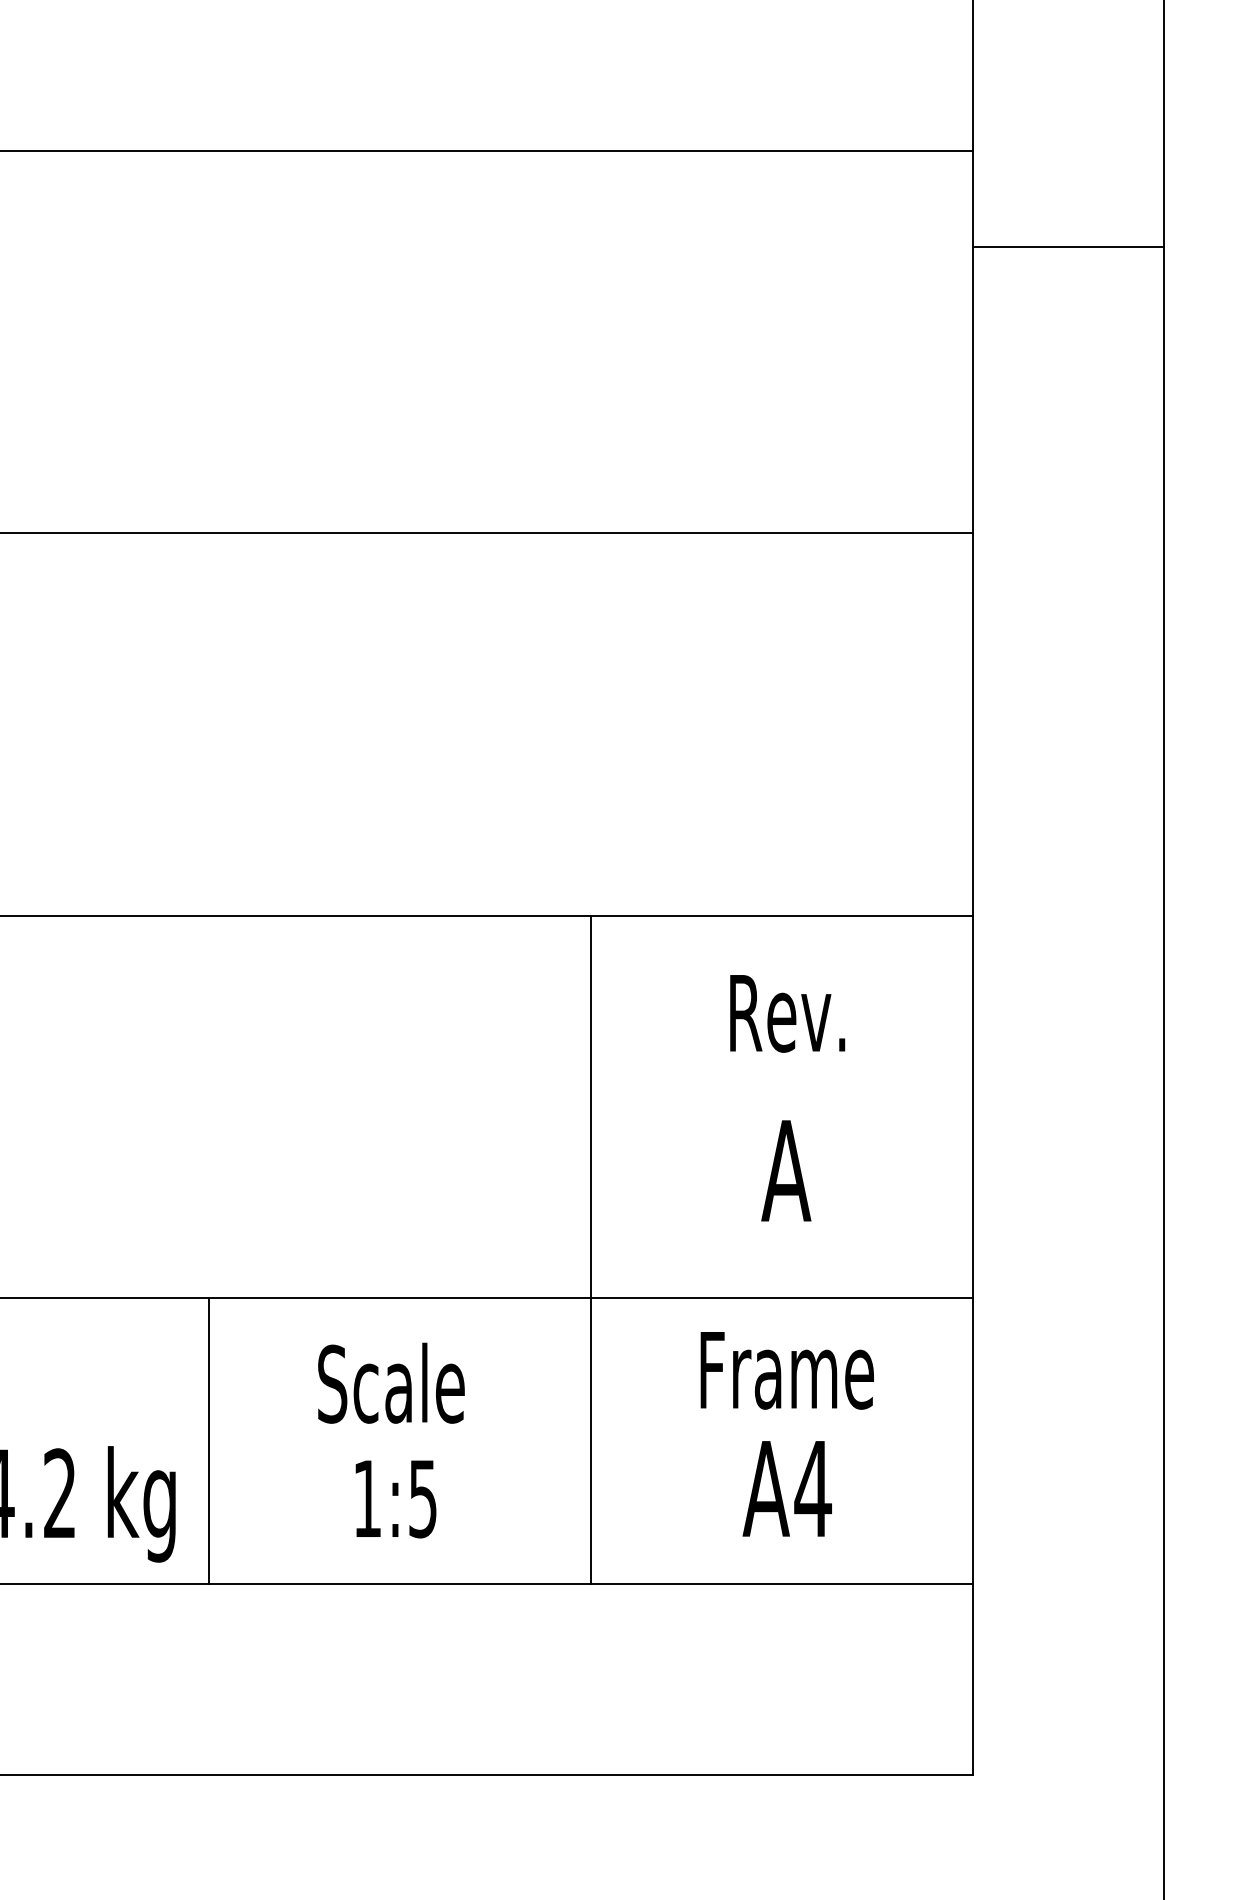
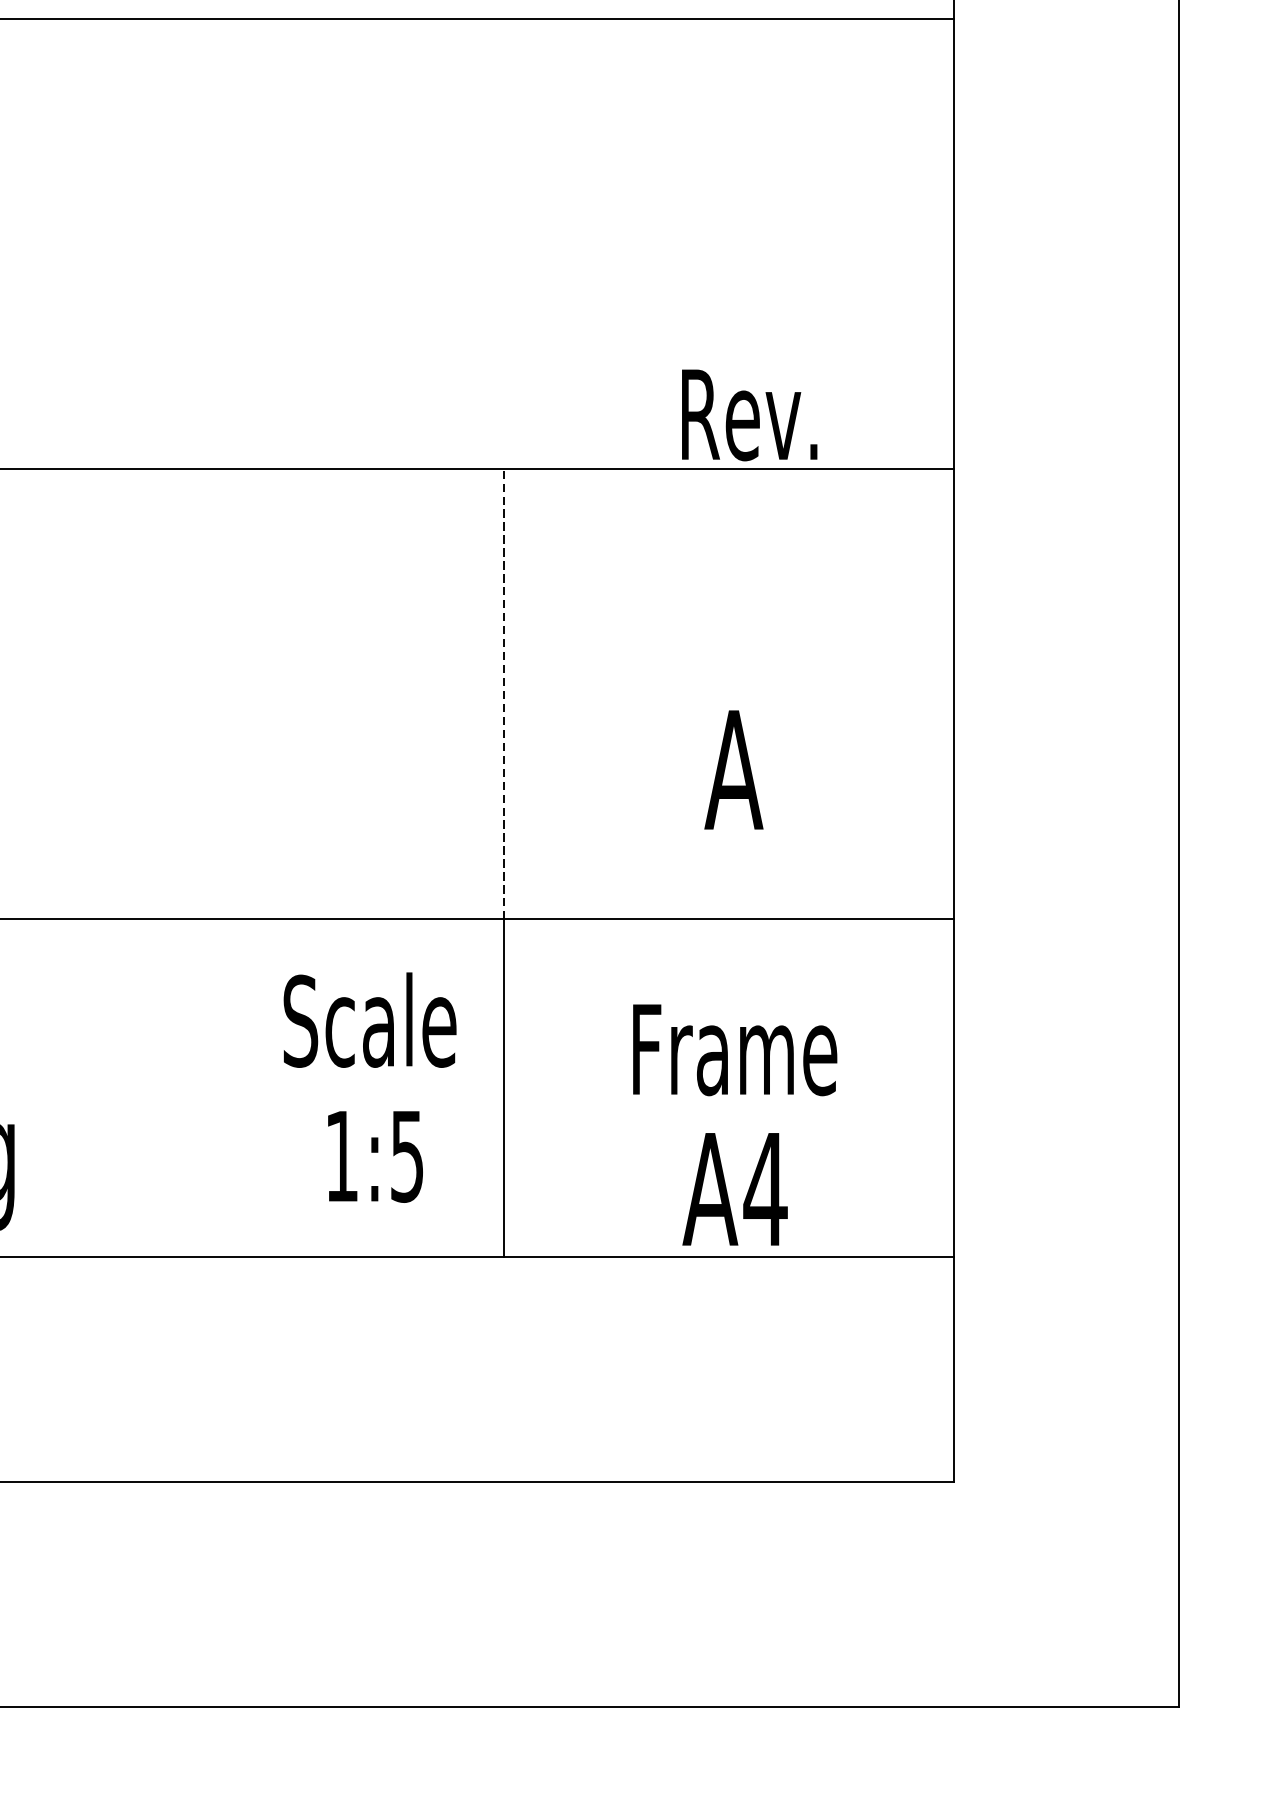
text: (787, 1013) -> (749, 414), moved
line: (591, 1106) -> (504, 694), solid -> dashed
text: (786, 1434) -> (734, 1125), moved
line: (208, 1440) -> (53, 1087), removed
text: (391, 1440) -> (370, 1087), moved

